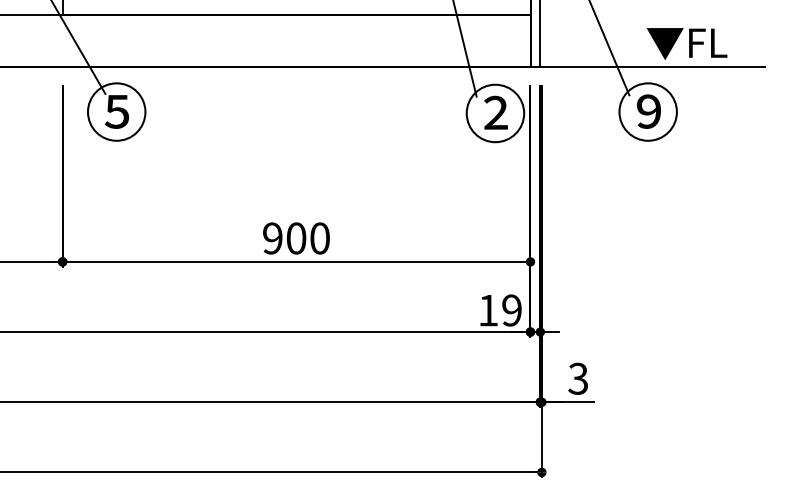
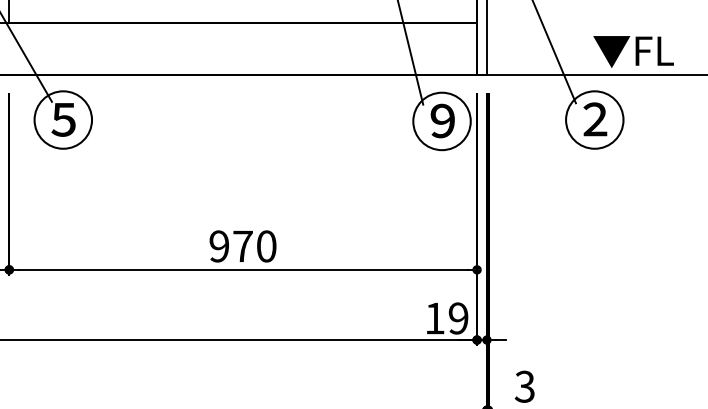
text: (648, 111) -> (595, 119), ⑨ -> ②
text: (496, 113) -> (443, 121), ② -> ⑨
text: (296, 238) -> (243, 246), 900 -> 970

